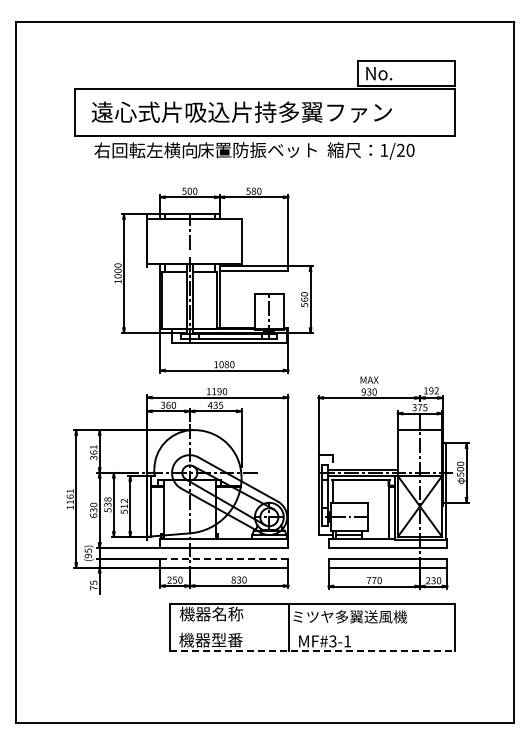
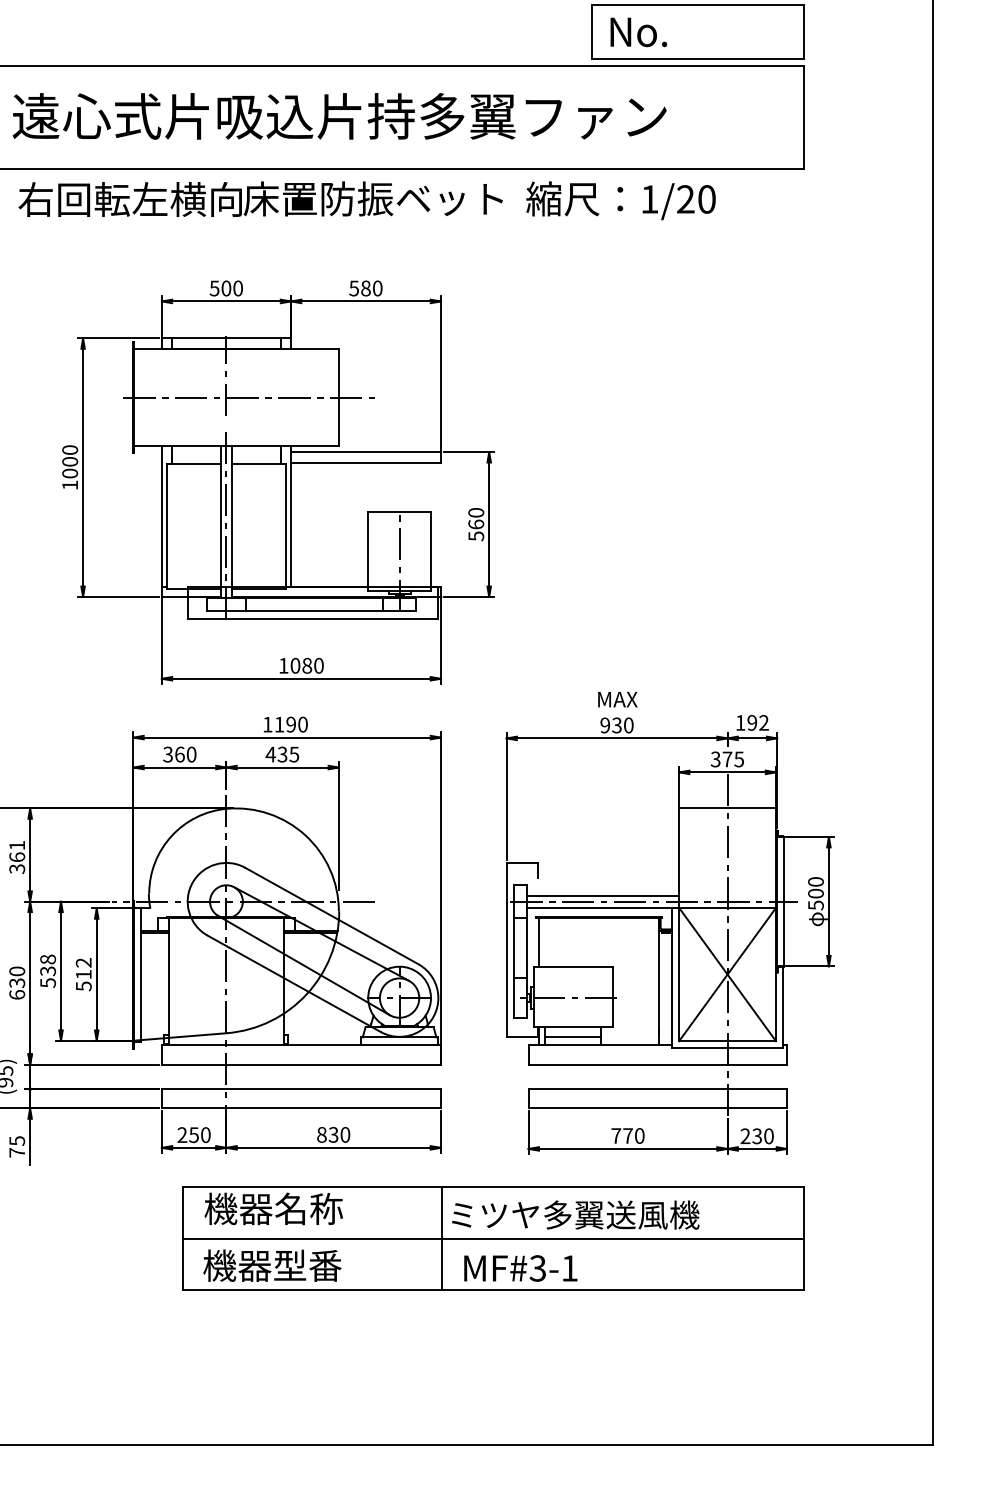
line: (200, 241) -> (249, 397), added
line: (224, 559) -> (301, 1090), dashed -> solid
line: (312, 627) -> (493, 1238), added
line: (312, 651) -> (493, 1290), dashed -> solid

